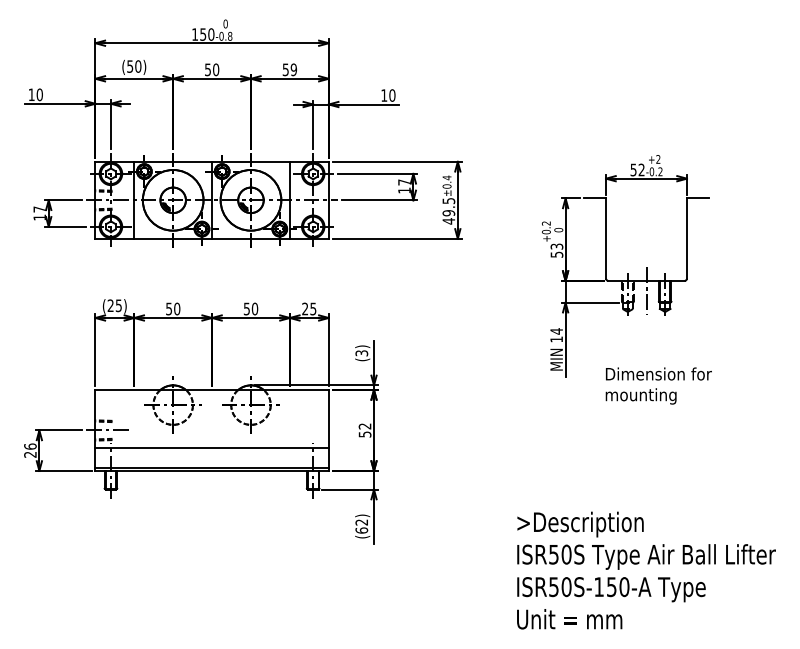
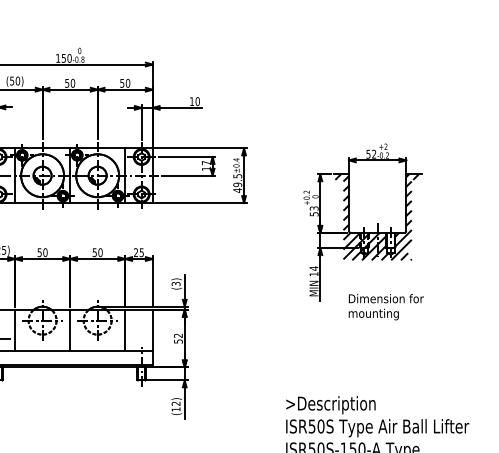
text: (293, 69) -> (127, 83), 59 -> 50
hatch: (645, 258) -> (376, 216), added
line: (134, 418) -> (15, 330), added
line: (212, 418) -> (70, 330), added
line: (289, 418) -> (124, 330), added
text: (361, 530) -> (175, 409), (62) -> (12)

